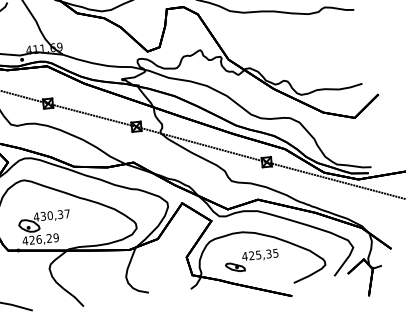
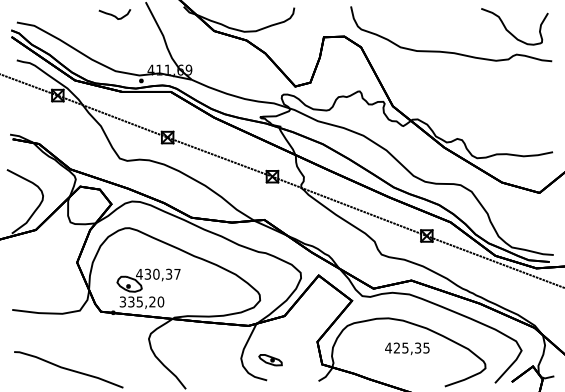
text: (40, 238) -> (141, 301), 426,29 -> 335,20
part: (235, 267) -> (270, 360), moved

